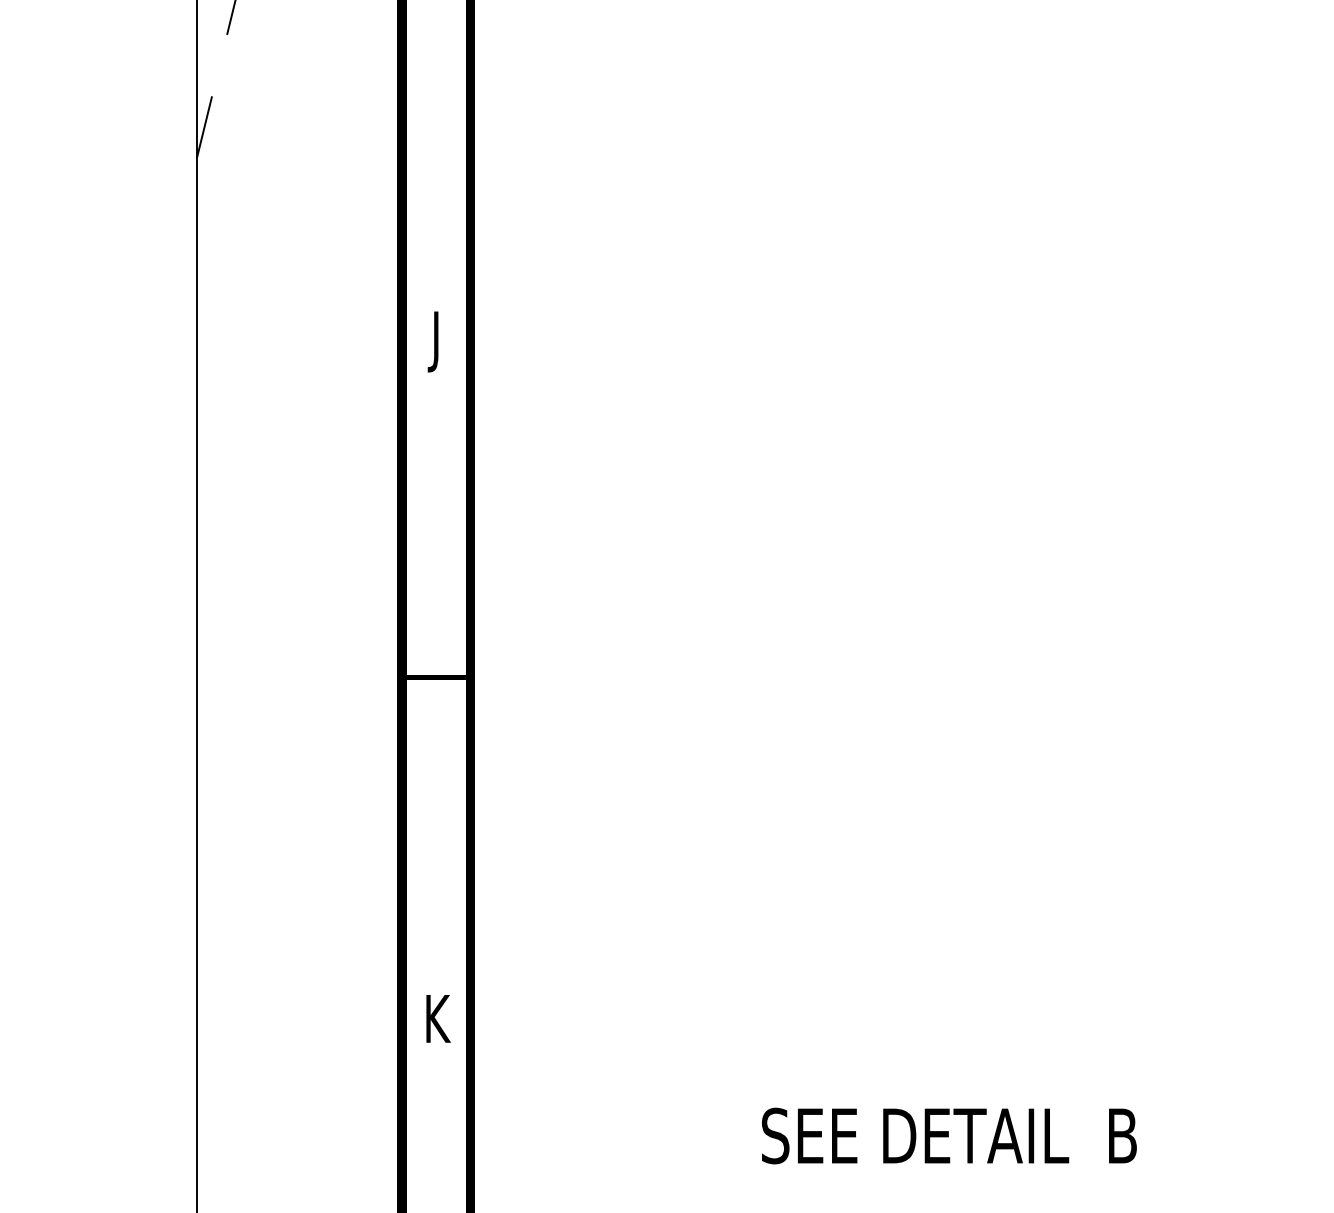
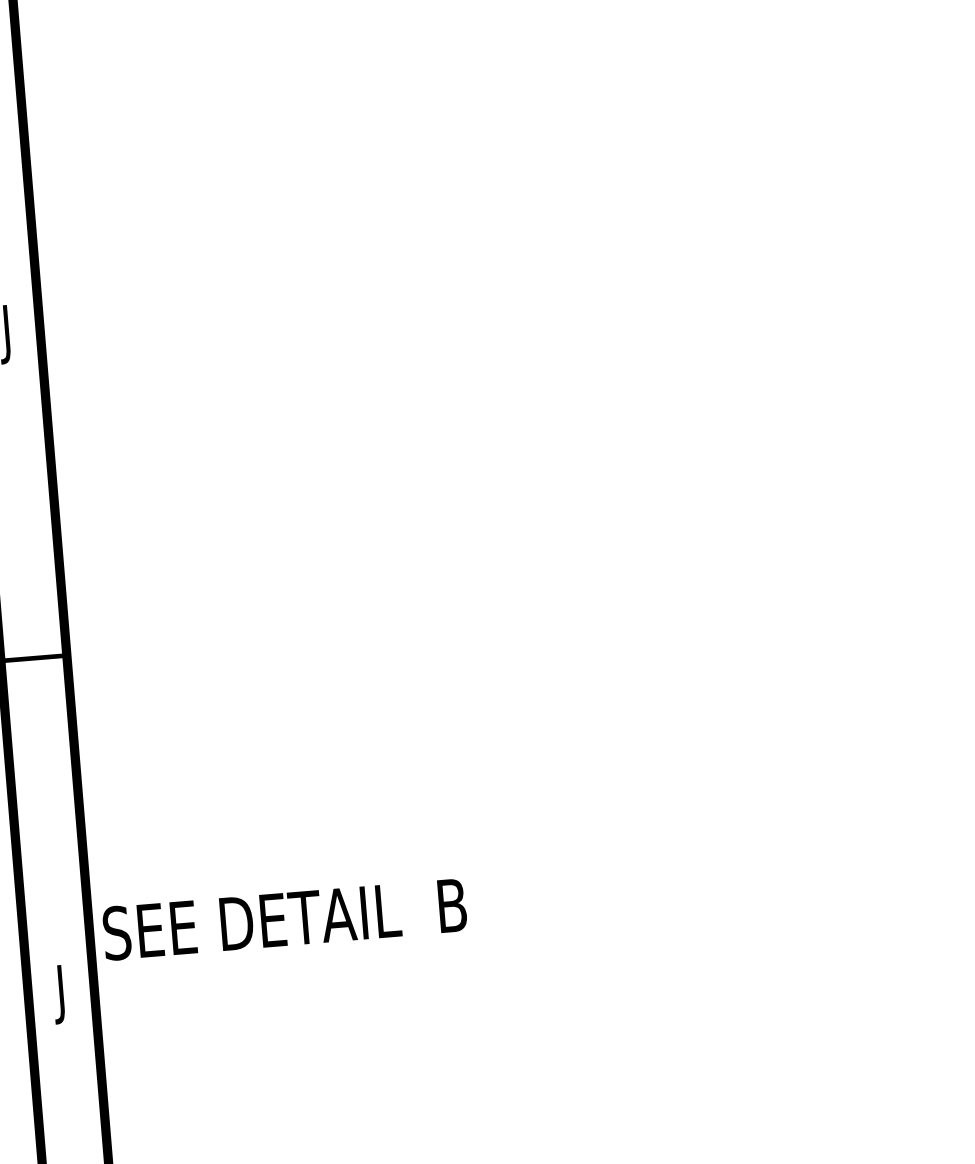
text: (438, 1025) -> (63, 994), K -> J
text: (949, 1135) -> (284, 918), moved

